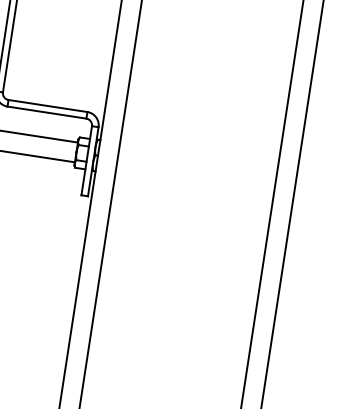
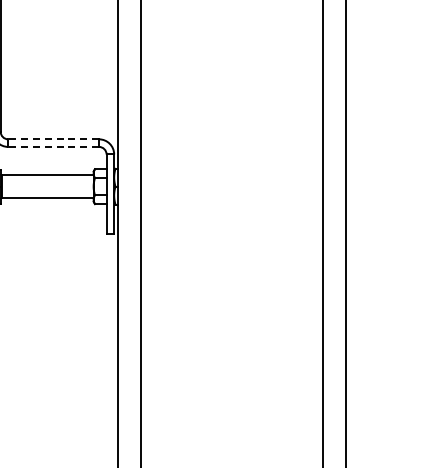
line: (47, 106) -> (53, 139), solid -> dashed
line: (46, 112) -> (53, 146), solid -> dashed

